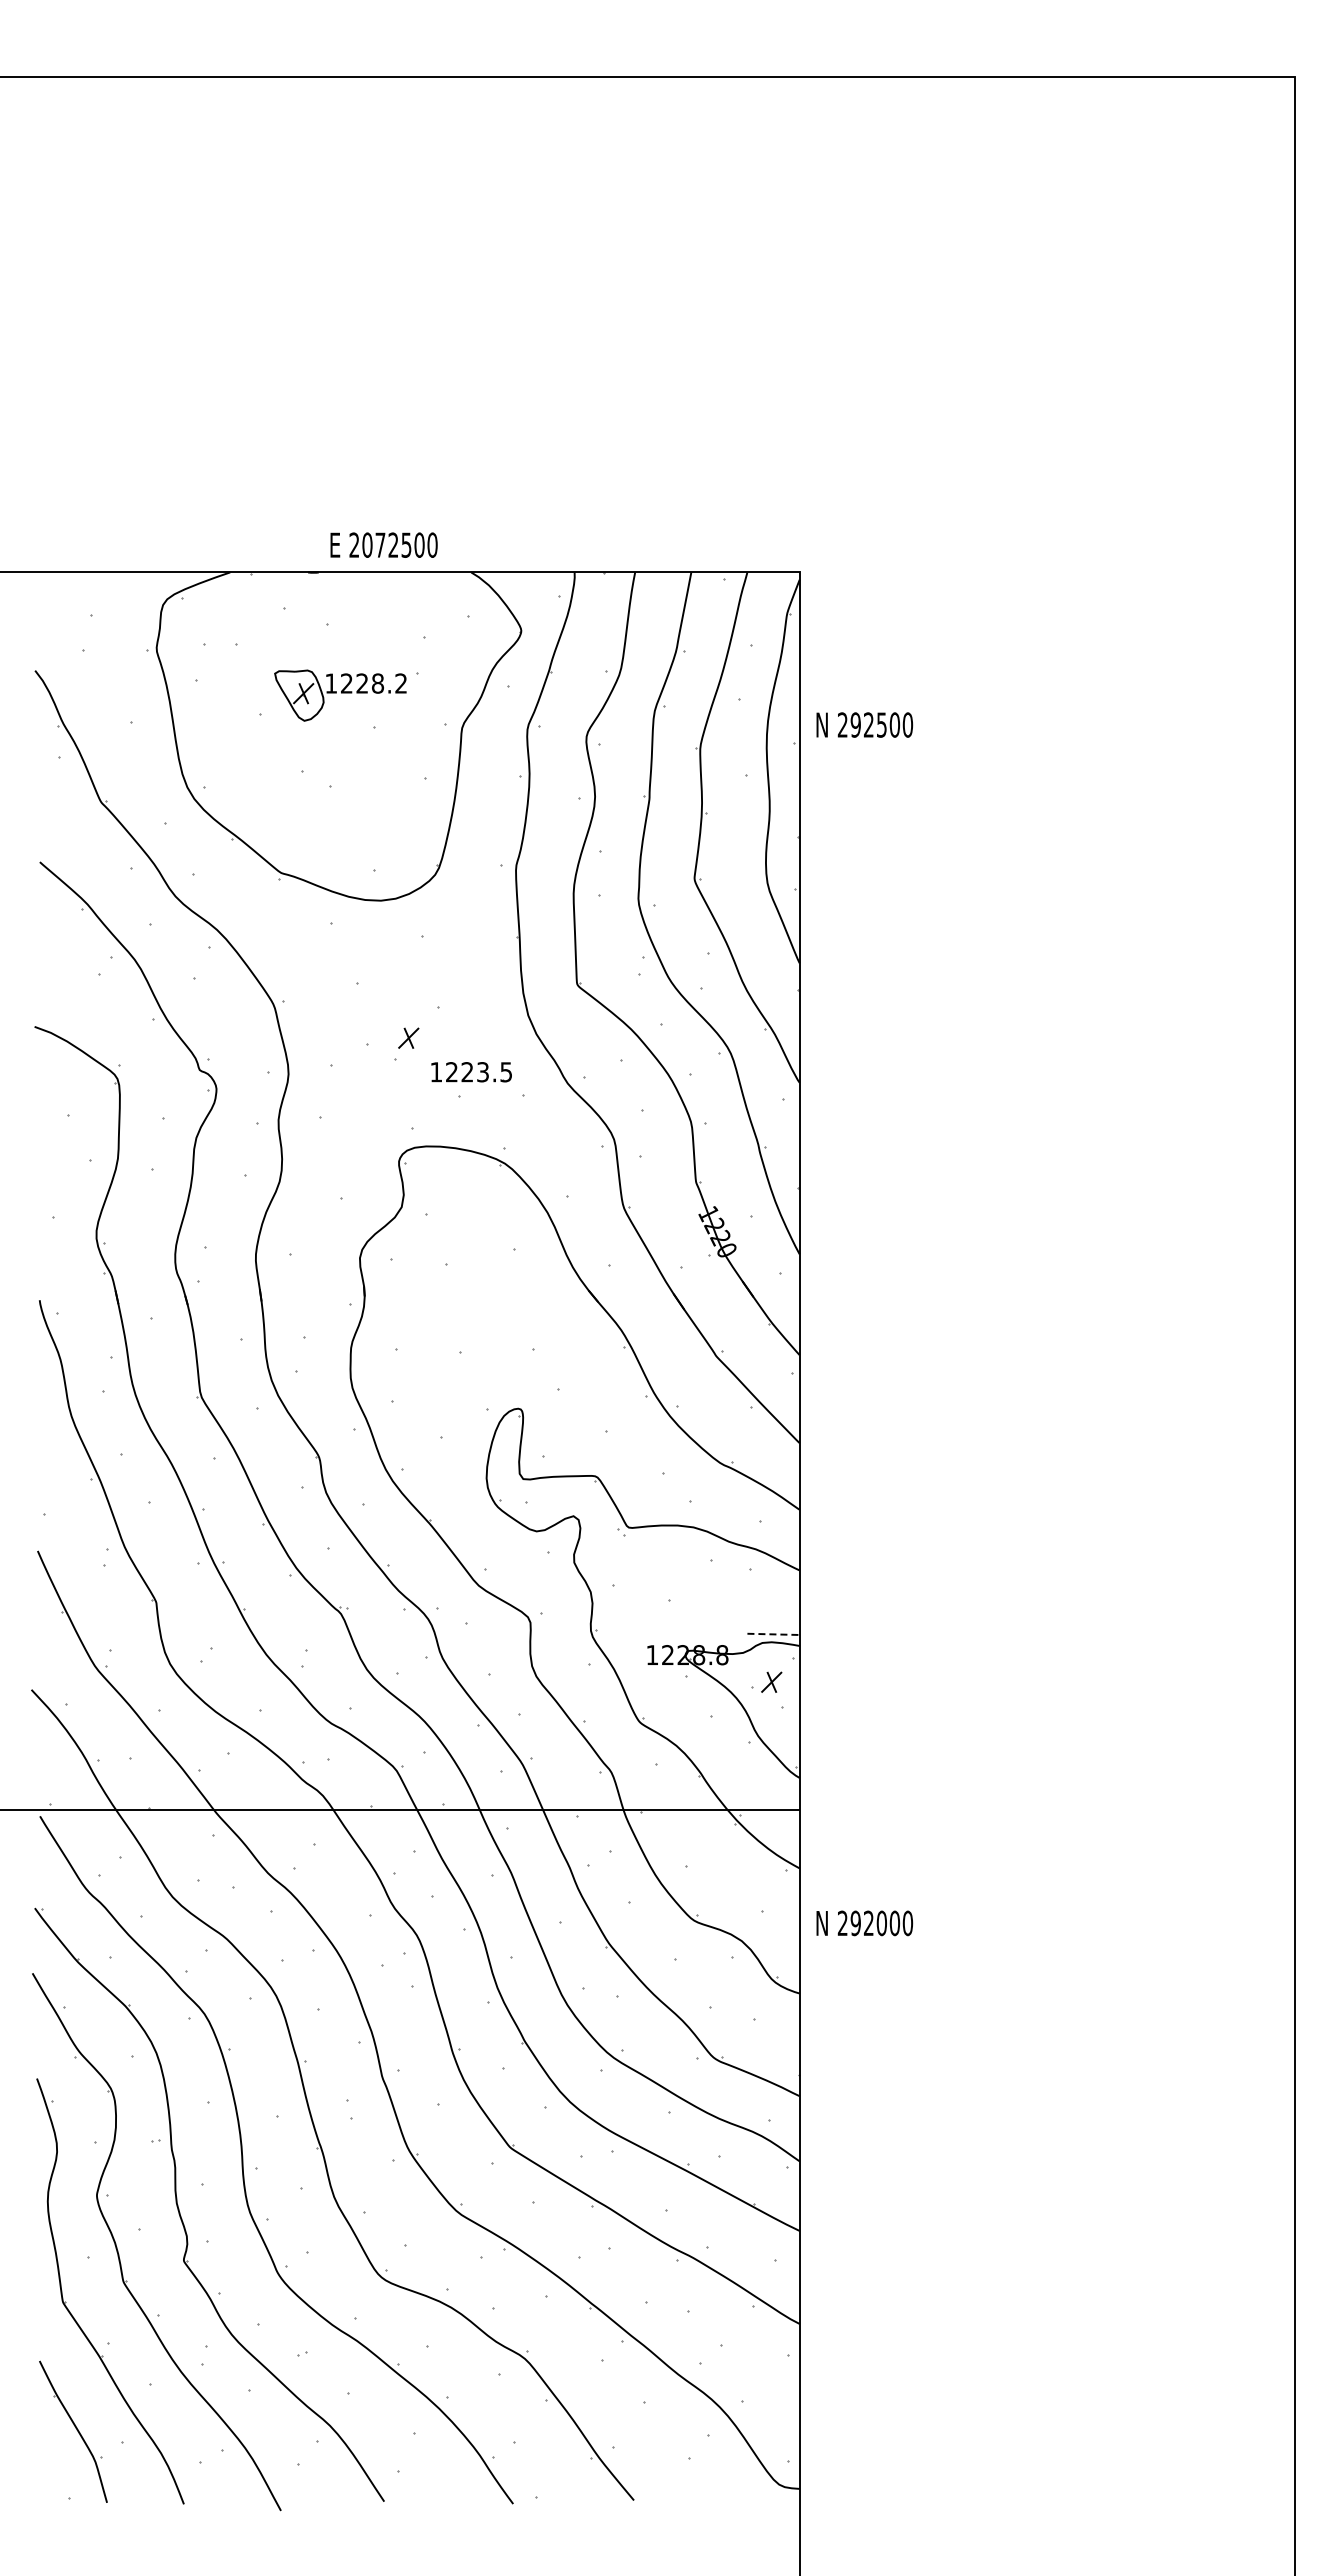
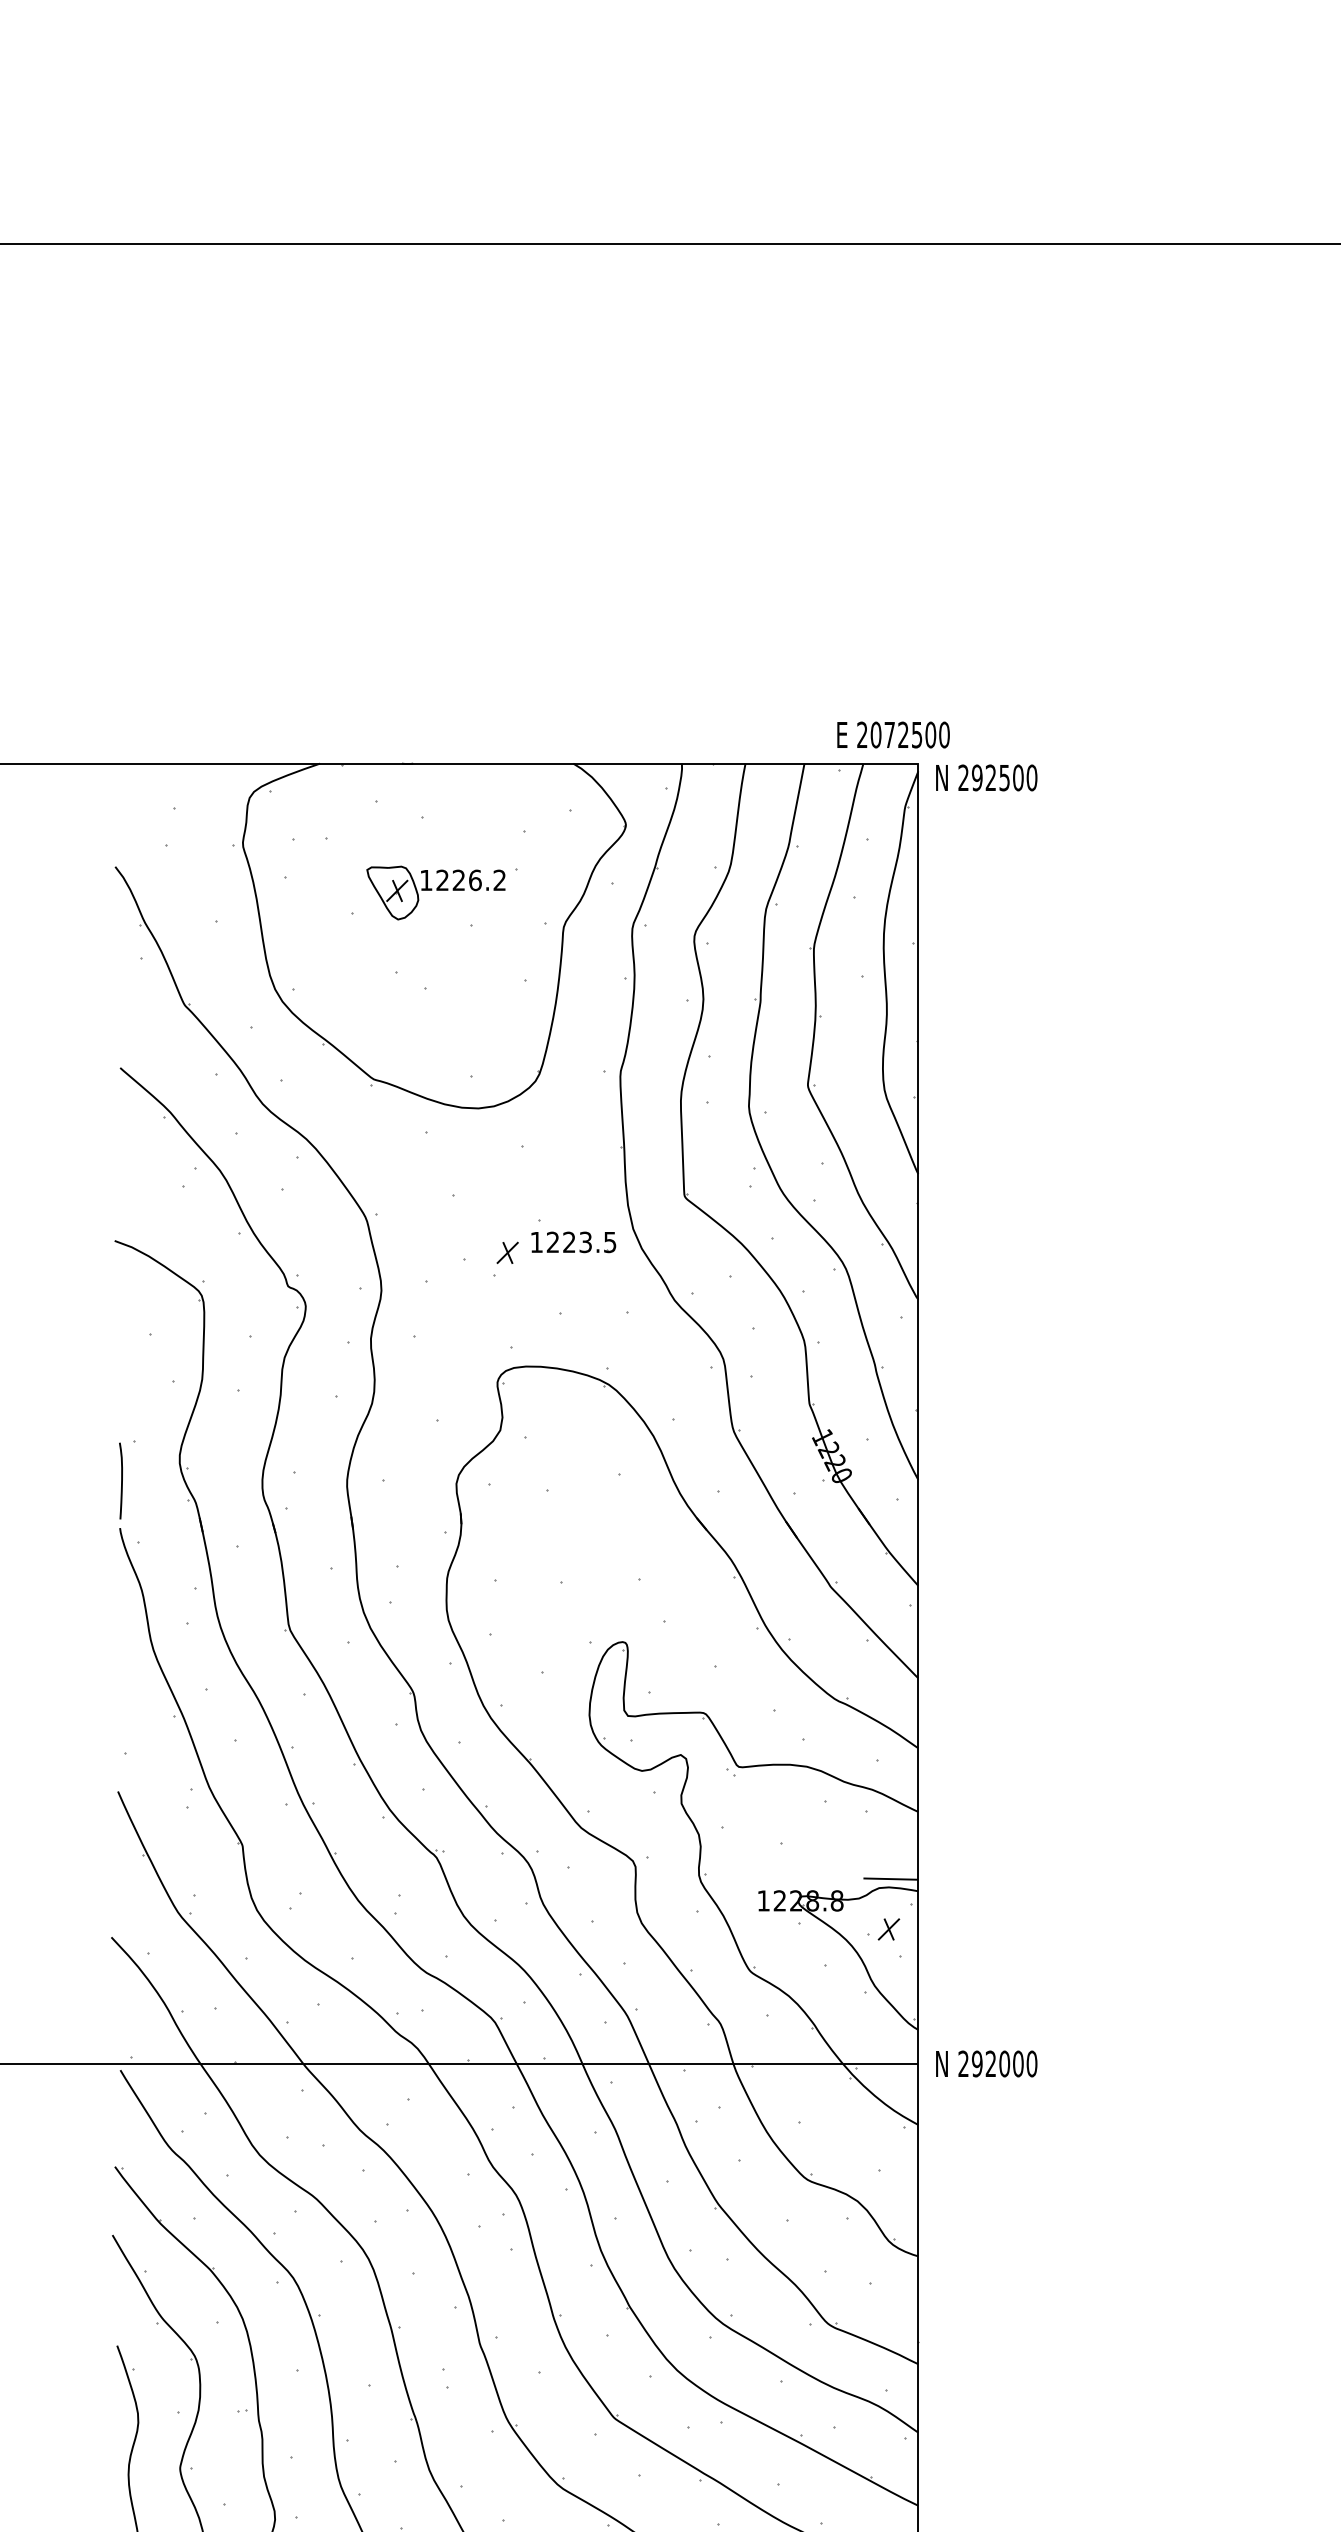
text: (383, 544) -> (892, 734), moved
text: (378, 683) -> (475, 880), 1228.2 -> 1226.2
text: (864, 724) -> (986, 777), moved
part: (471, 1072) -> (573, 1242), moved
curve: (40, 1255) -> (120, 1481), added
line: (774, 1634) -> (891, 1879), dashed -> solid
text: (864, 1923) -> (986, 2064), moved

